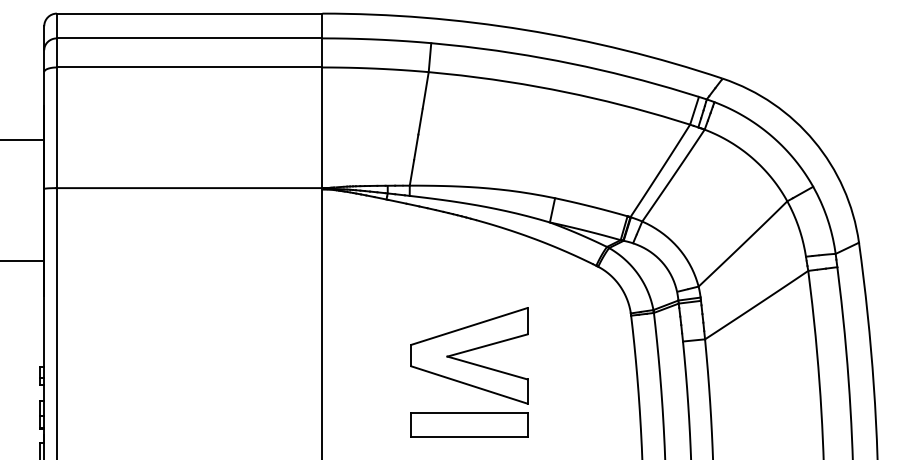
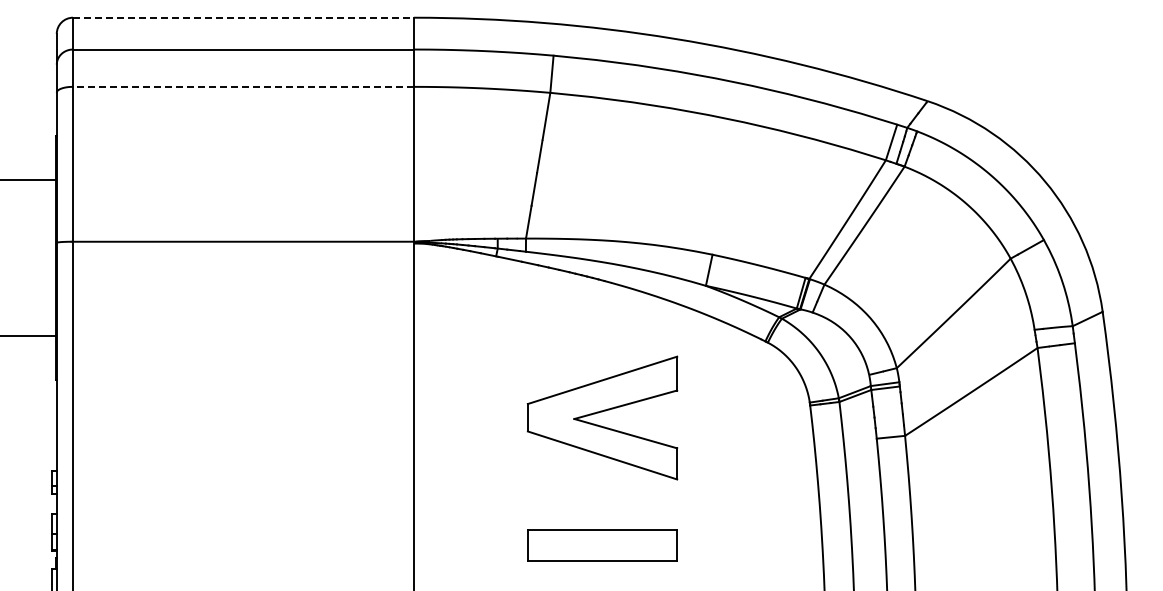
line: (189, 13) -> (243, 17), solid -> dashed
line: (188, 67) -> (242, 86), solid -> dashed
part: (469, 355) -> (602, 417), moved

